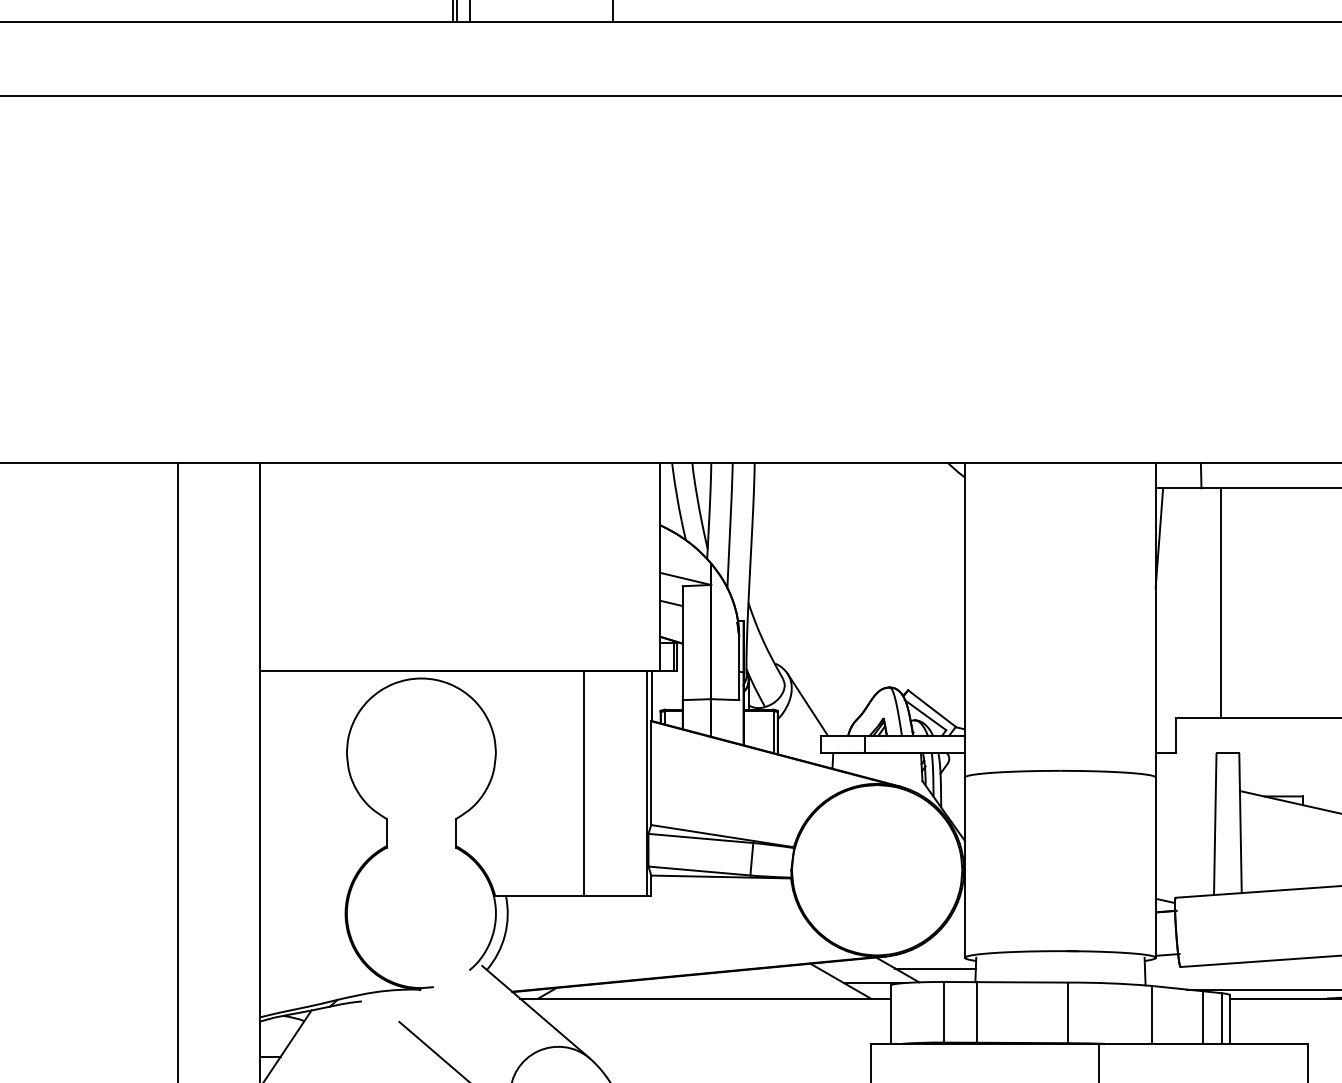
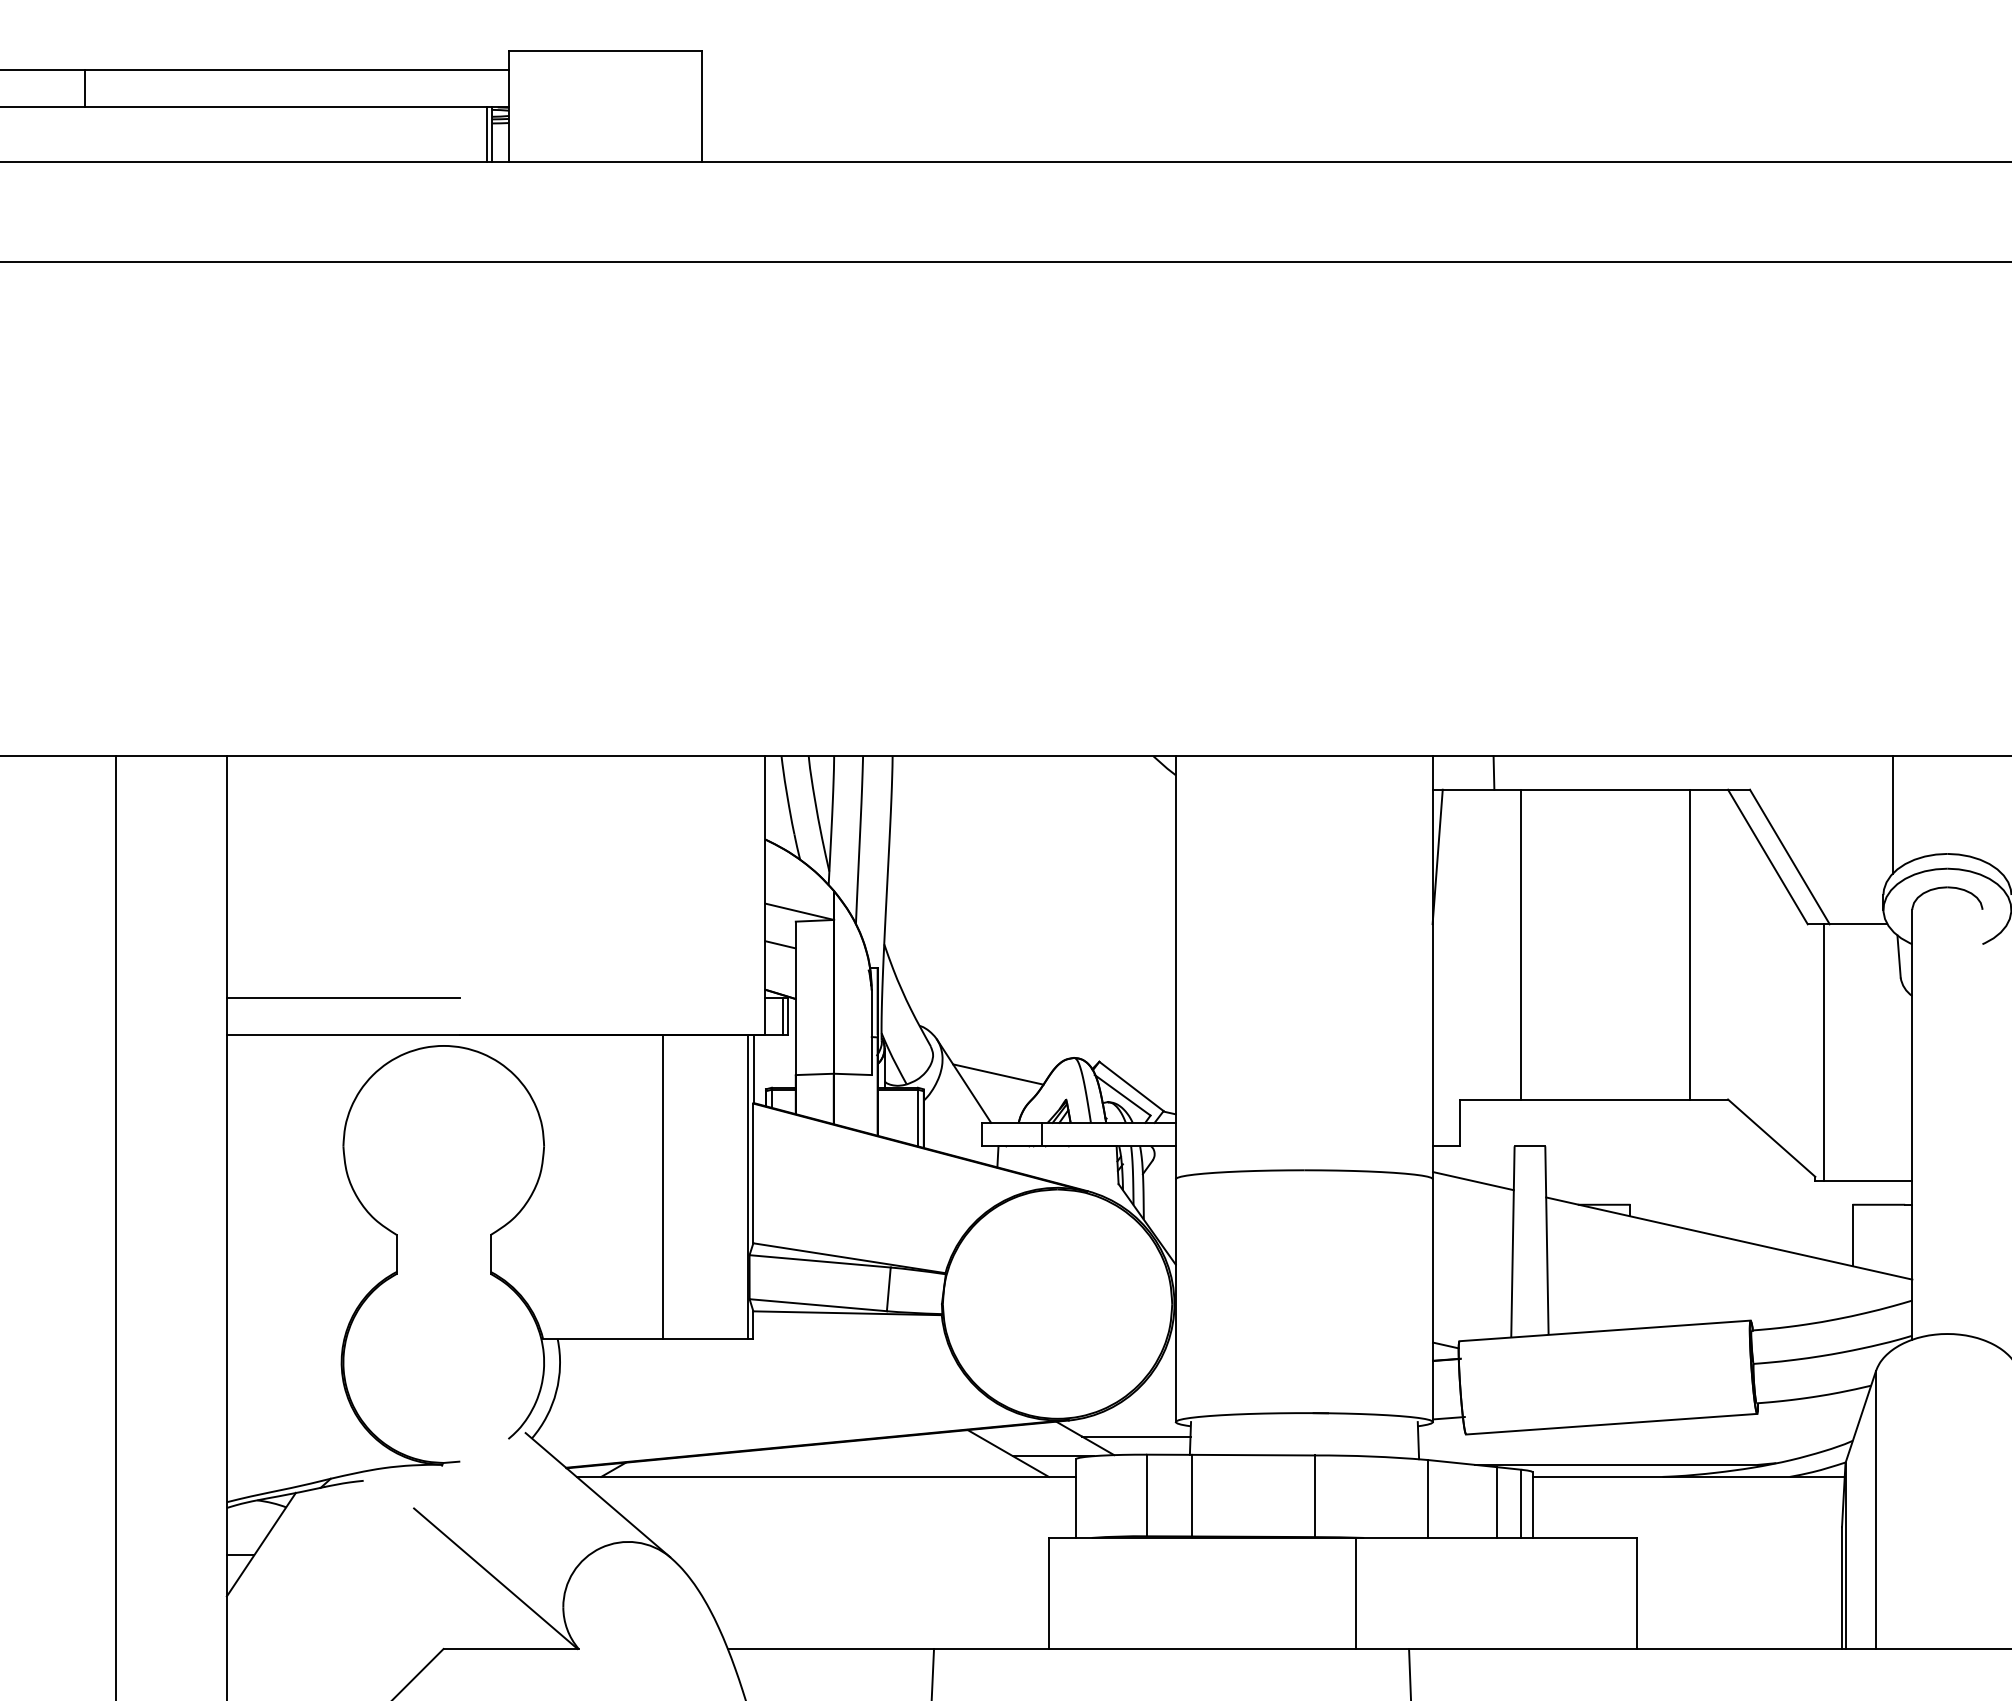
line: (346, 643) -> (343, 998), added
line: (833, 699) -> (998, 1074), added
line: (1185, 779) -> (1473, 1181), added

